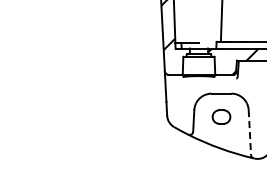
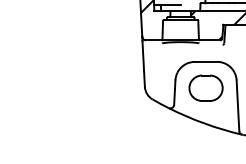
part: (221, 116) -> (206, 87), size x1.67
line: (249, 132) -> (237, 105), dashed -> solid

